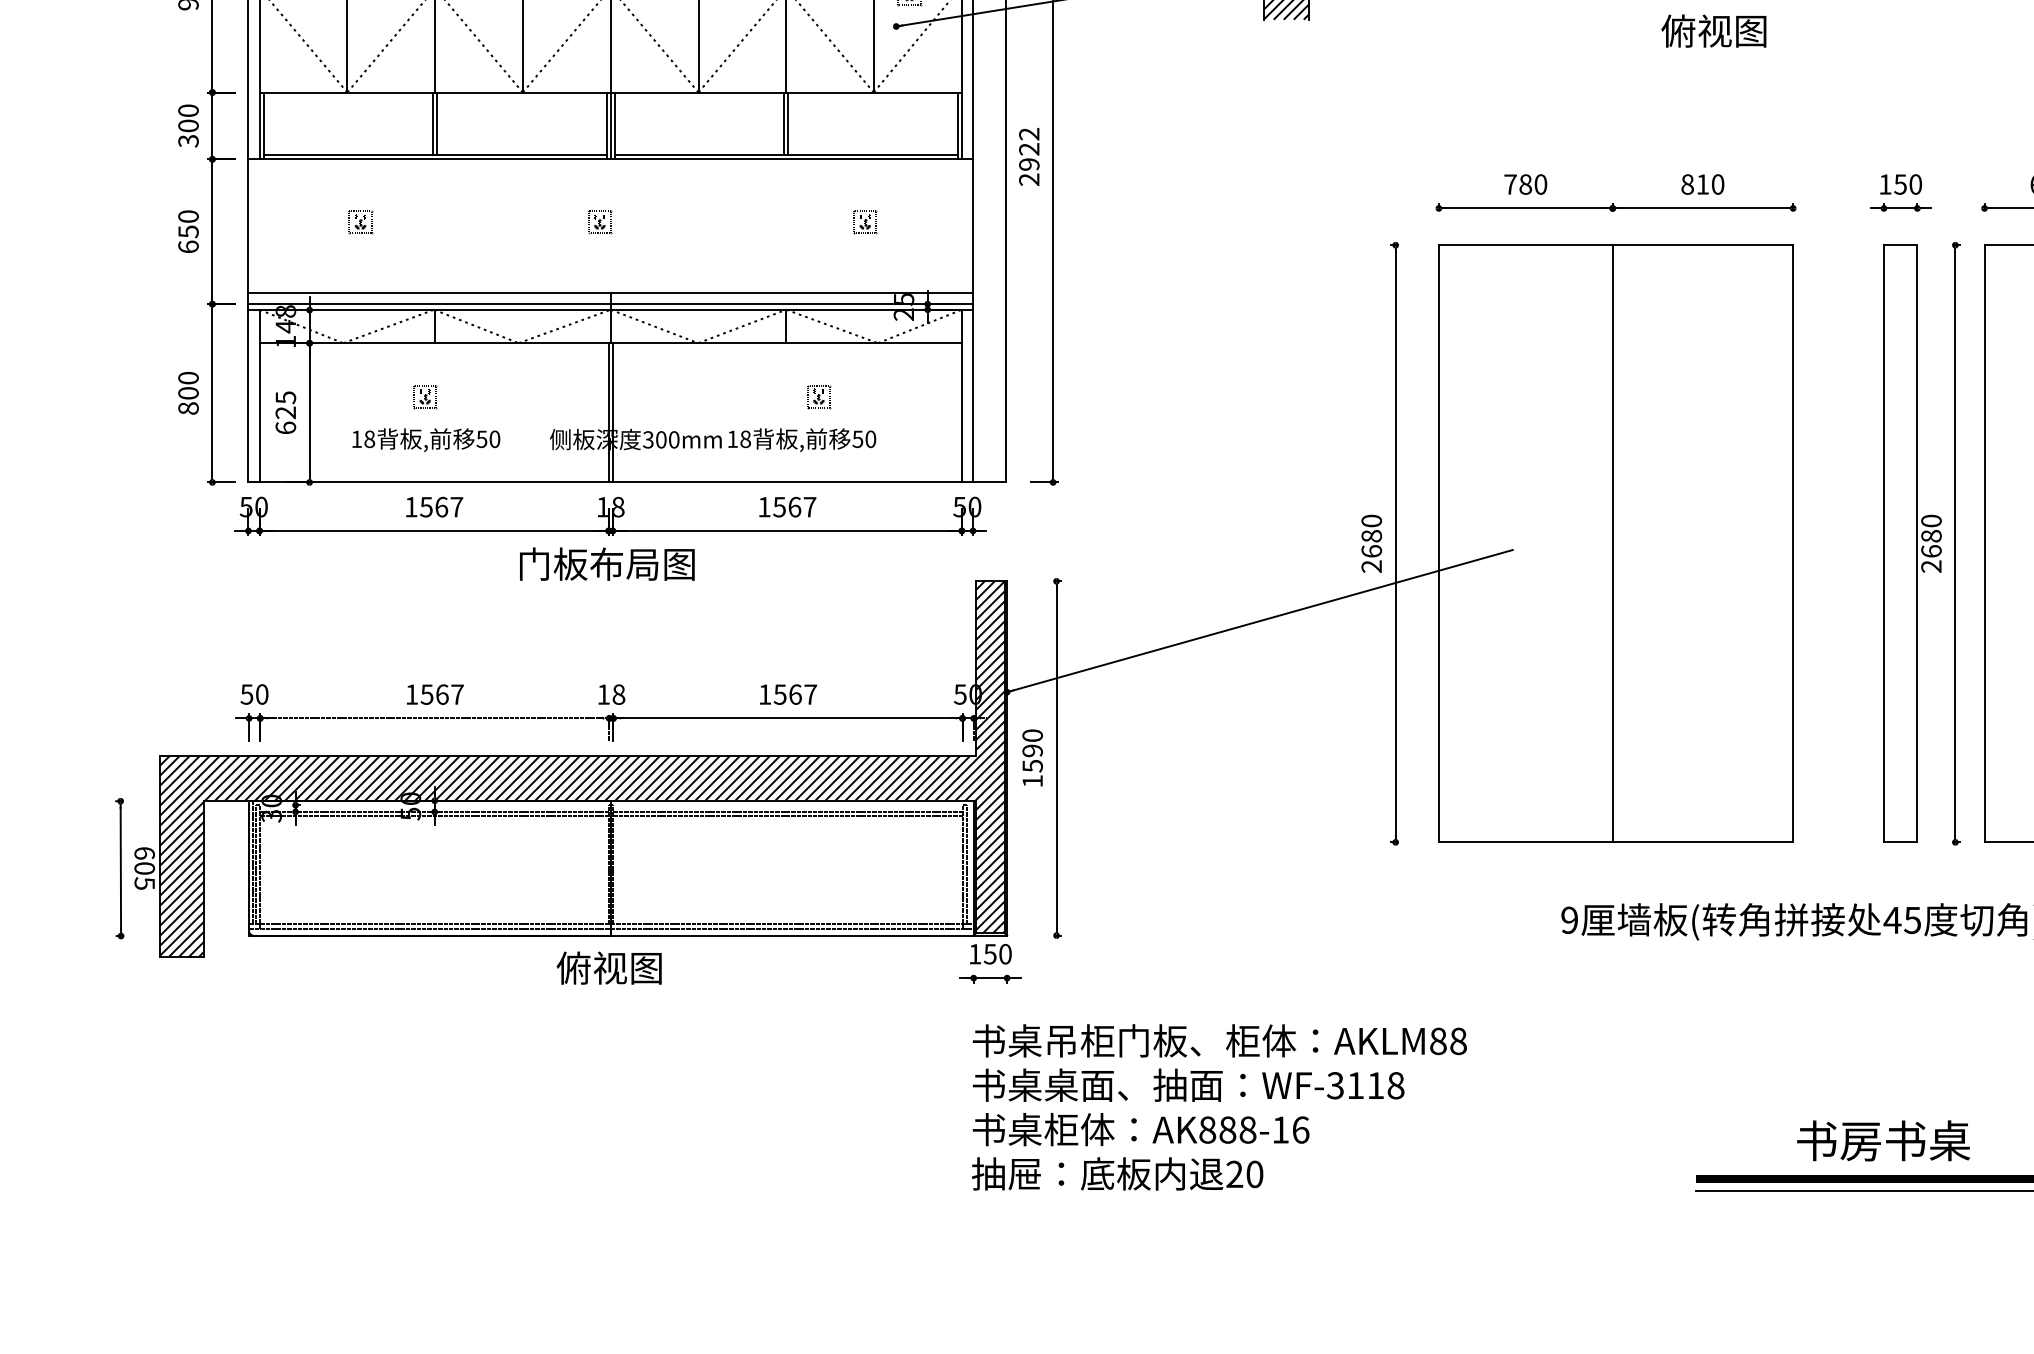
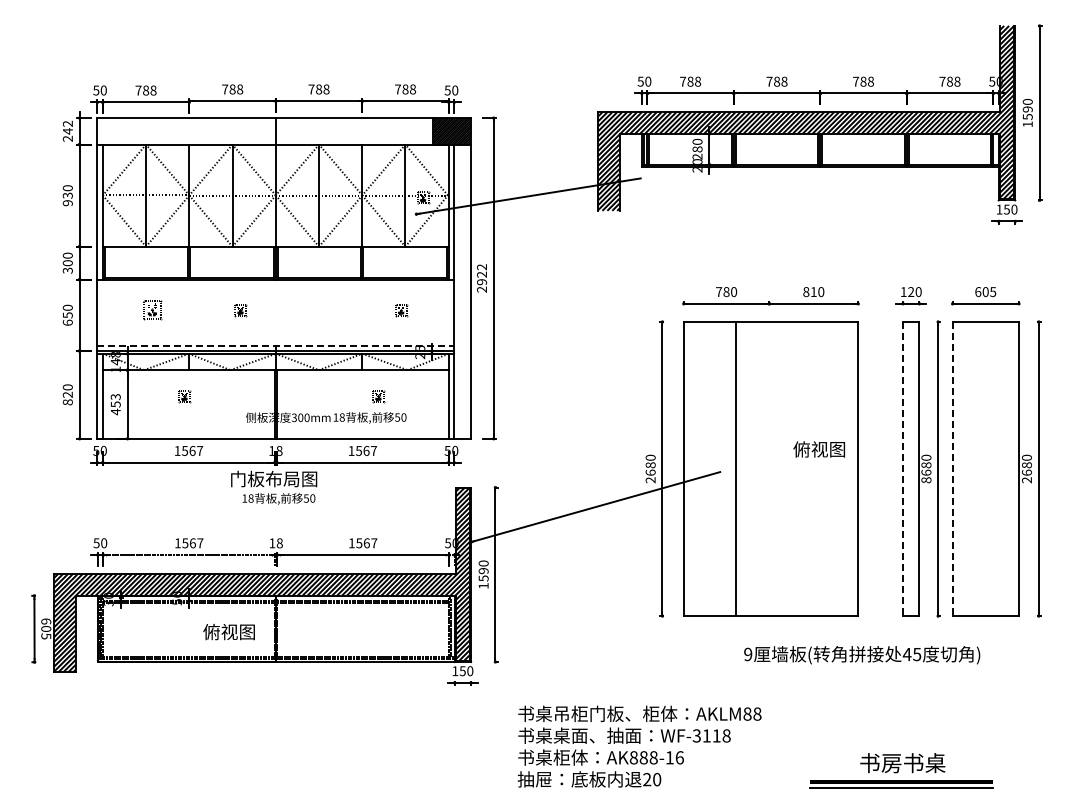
text: (1712, 31) -> (818, 449), moved
text: (1901, 185) -> (911, 292), 150 -> 120
part: (360, 221) -> (152, 310), size x1.6
part: (599, 221) -> (240, 310), moved
line: (612, 293) -> (276, 345), solid -> dashed
text: (187, 392) -> (67, 394), 800 -> 820
text: (285, 412) -> (115, 404), 625 -> 453
text: (425, 439) -> (278, 498), moved
line: (1612, 542) -> (736, 468), moved
line: (1884, 544) -> (903, 469), solid -> dashed
line: (1984, 544) -> (952, 469), solid -> dashed
text: (1931, 567) -> (926, 480), 2680 -> 8680
text: (608, 969) -> (228, 632), moved
text: (1219, 1107) -> (639, 746), moved

